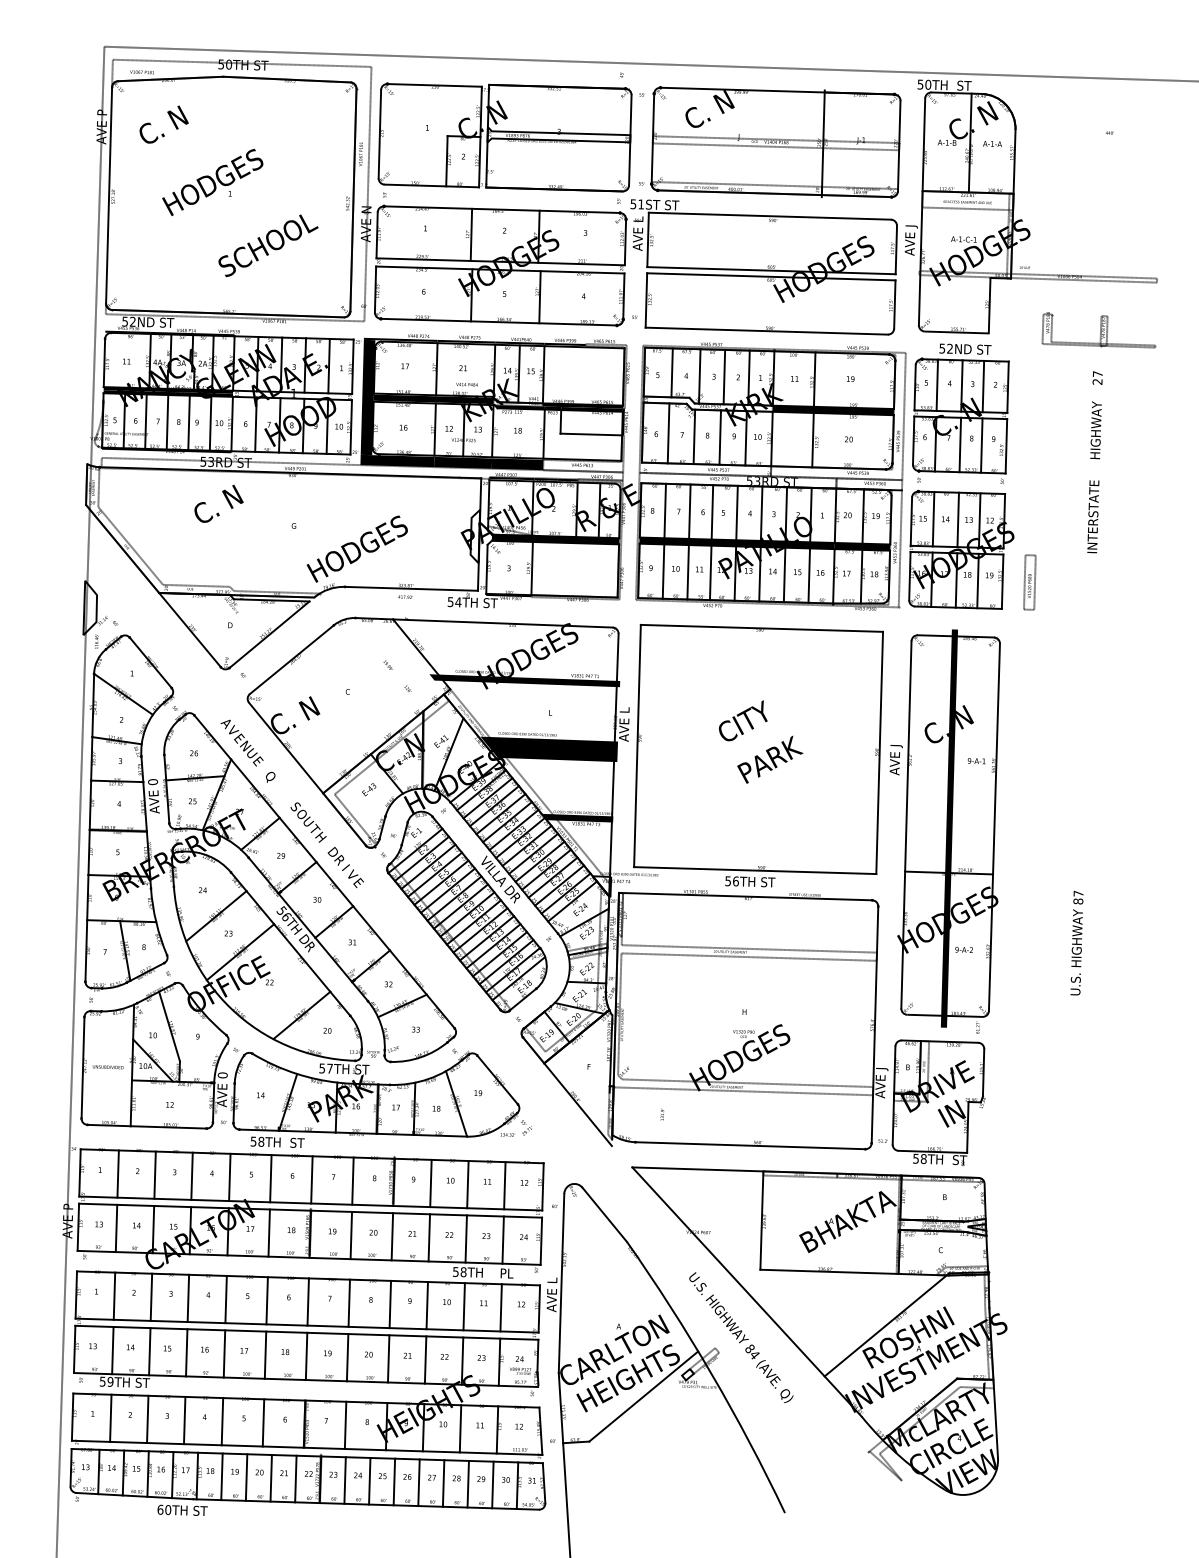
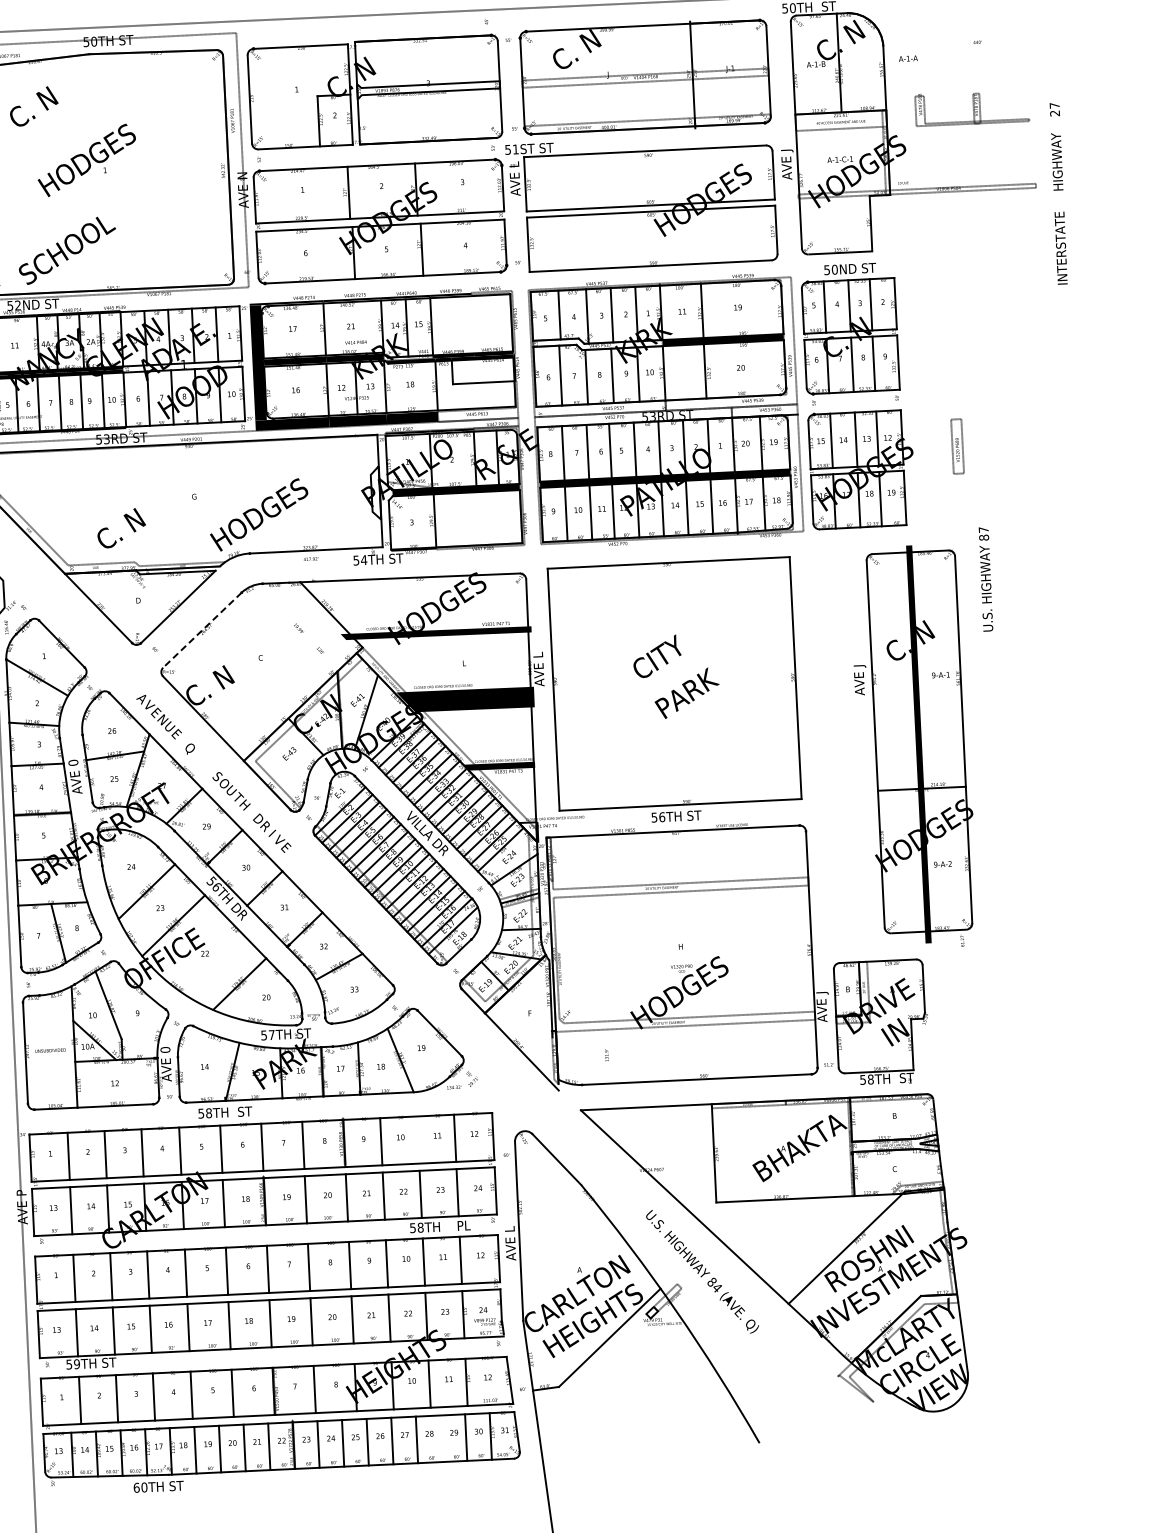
text: (992, 143) -> (908, 58), moved
text: (268, 245) -> (67, 250), moved
part: (1098, 330) -> (971, 108), moved
text: (950, 348) -> (835, 269), 52ND -> 50ND
text: (1094, 462) -> (1058, 194), moved
text: (218, 503) -> (120, 527), moved
part: (1029, 582) -> (957, 446), moved
line: (291, 659) -> (202, 630), solid -> dashed
part: (944, 831) -> (914, 747), moved
text: (1076, 942) -> (985, 578), moved
line: (467, 1184) -> (417, 1139), removed
line: (467, 1483) -> (440, 1438), removed

